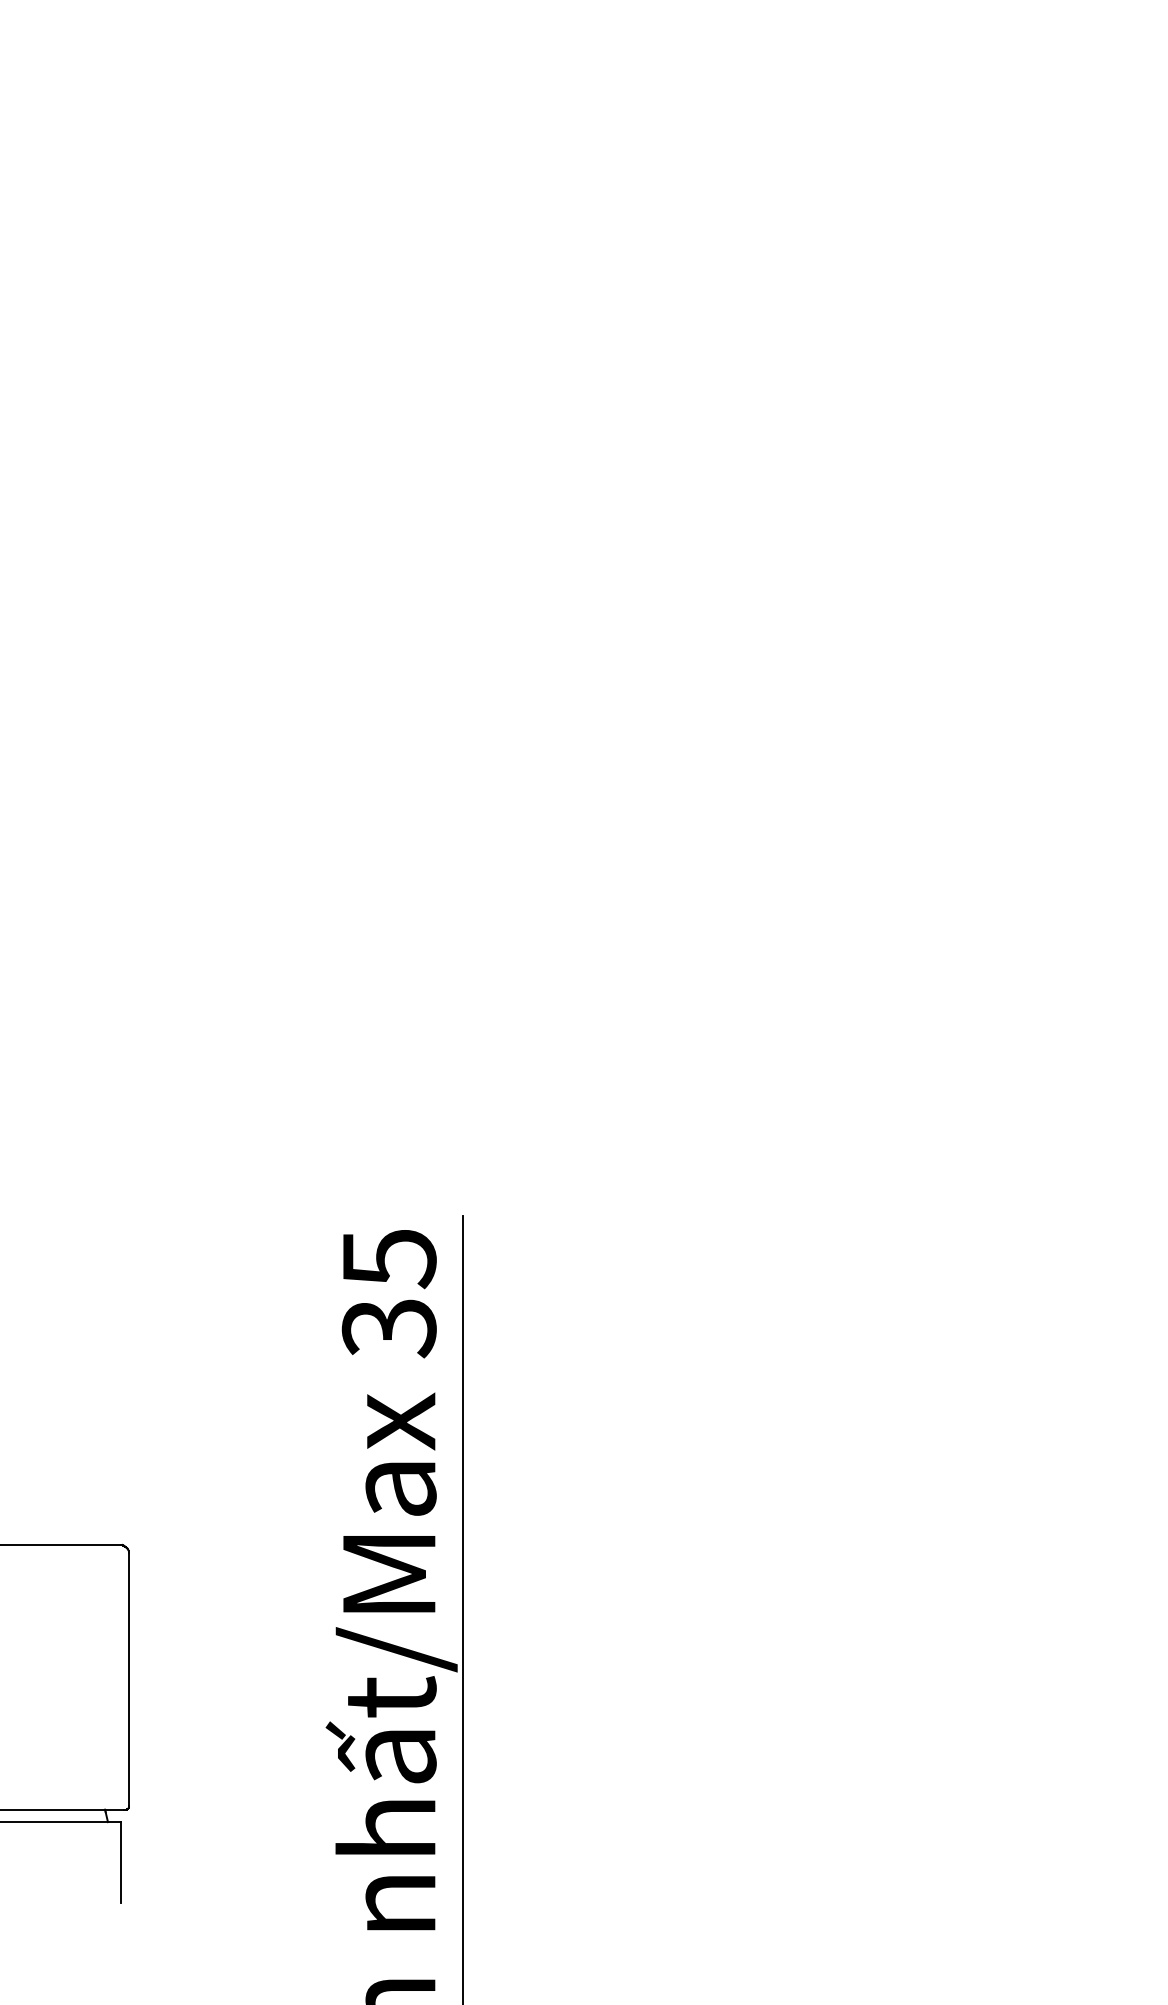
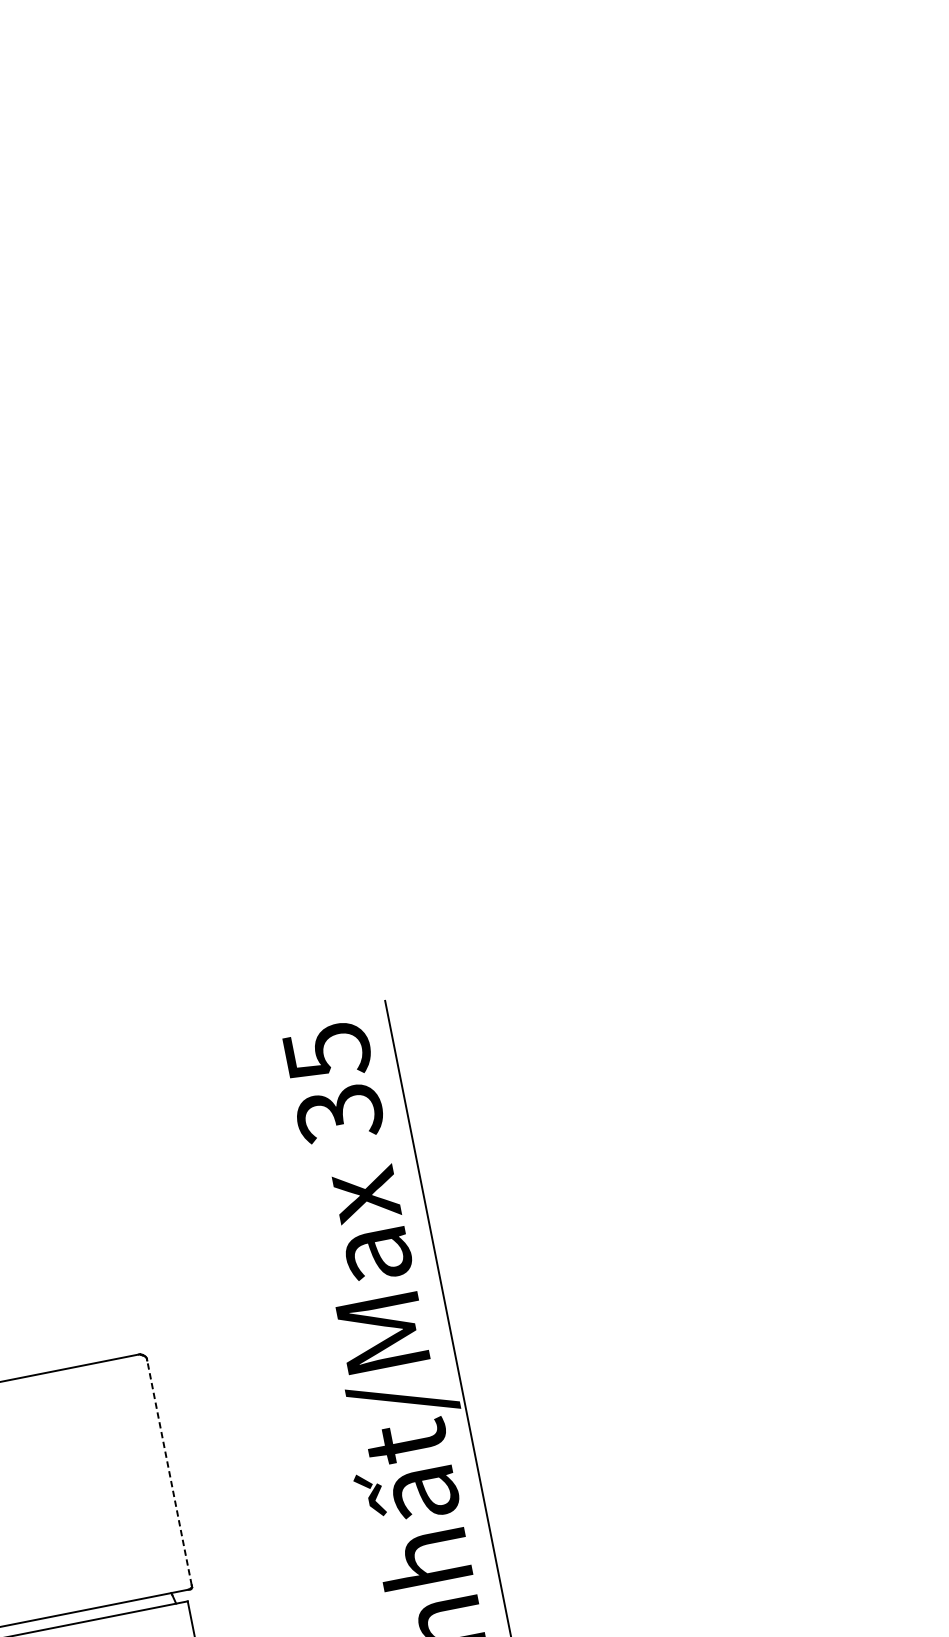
line: (128, 1678) -> (169, 1472), solid -> dashed

